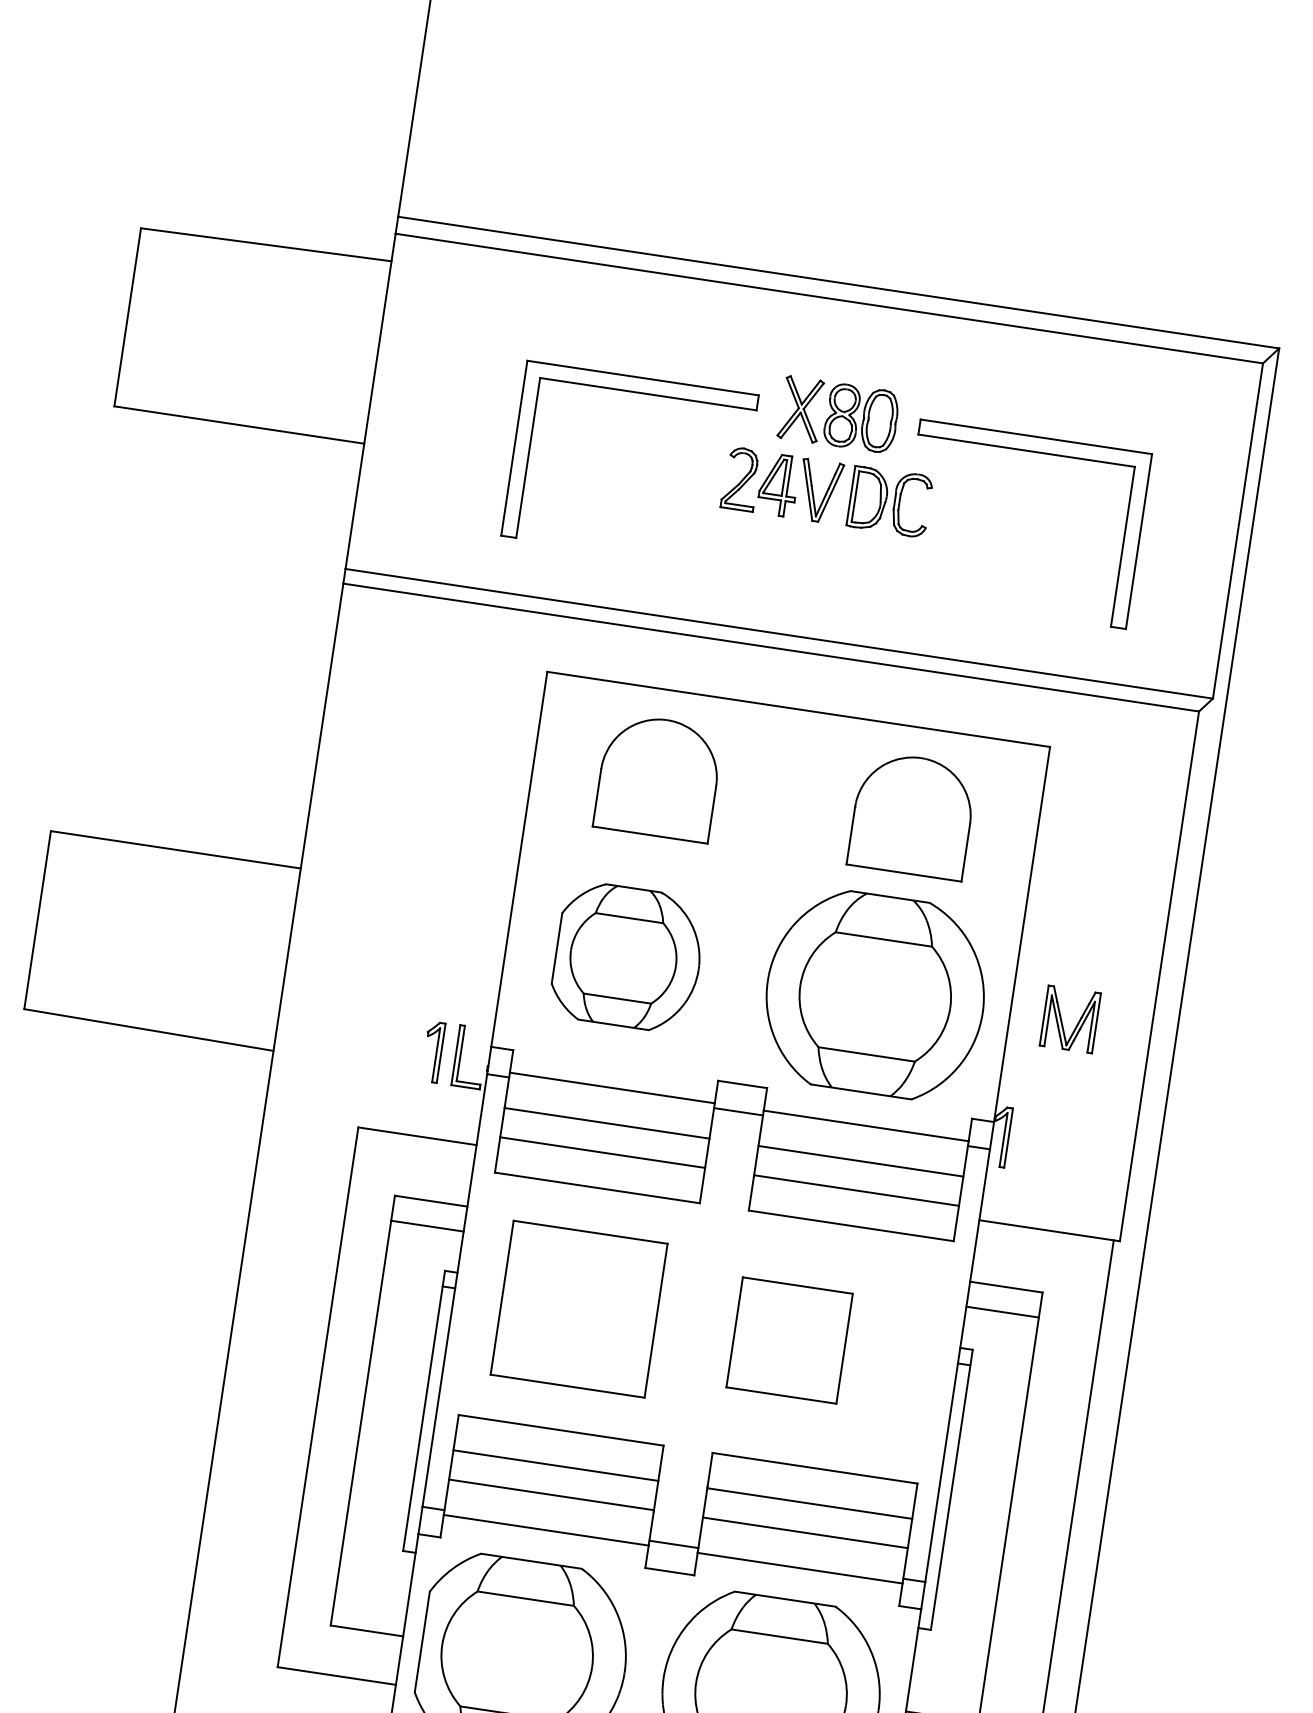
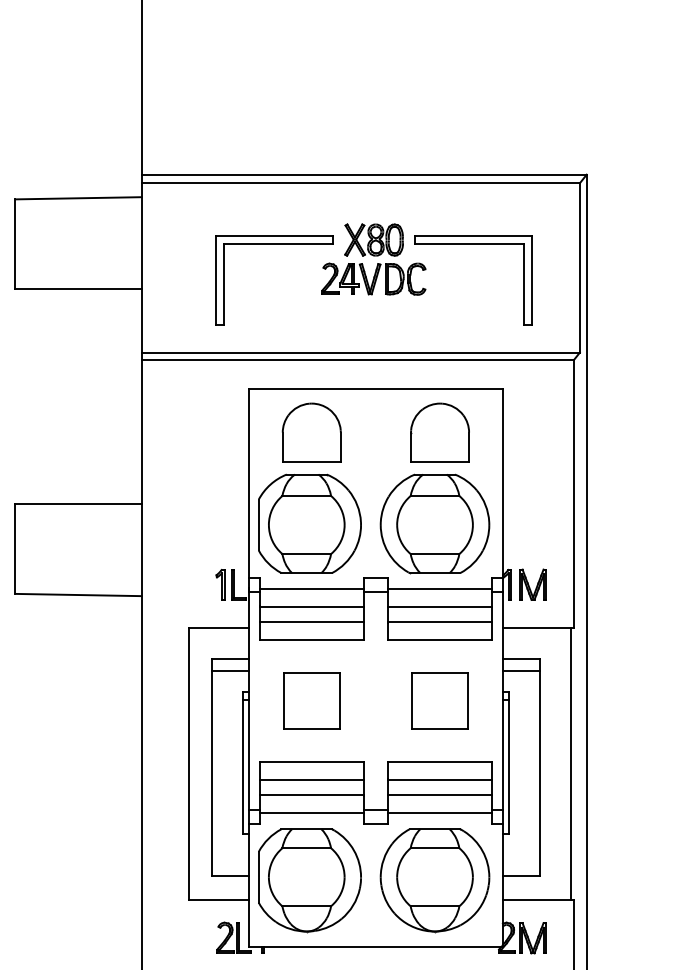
part: (627, 956) -> (309, 523), size x1.43
part: (1069, 1018) -> (532, 584), moved
part: (578, 1307) -> (311, 700), size x0.71
part: (788, 1339) -> (439, 700), moved

